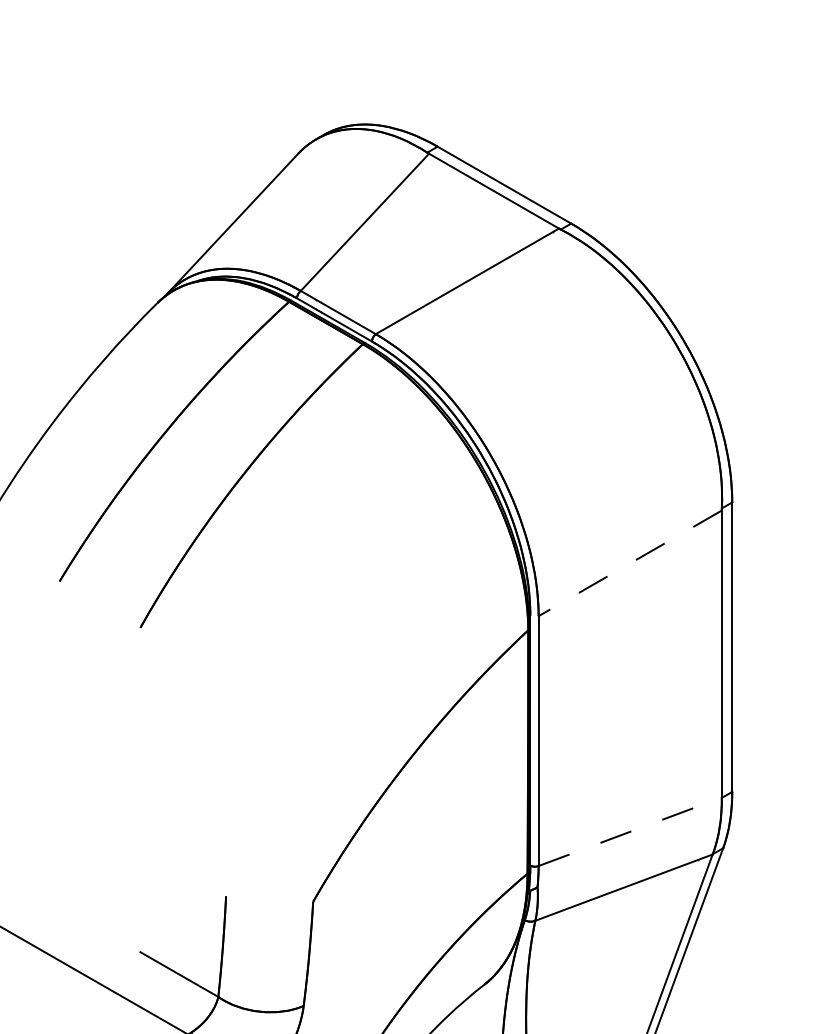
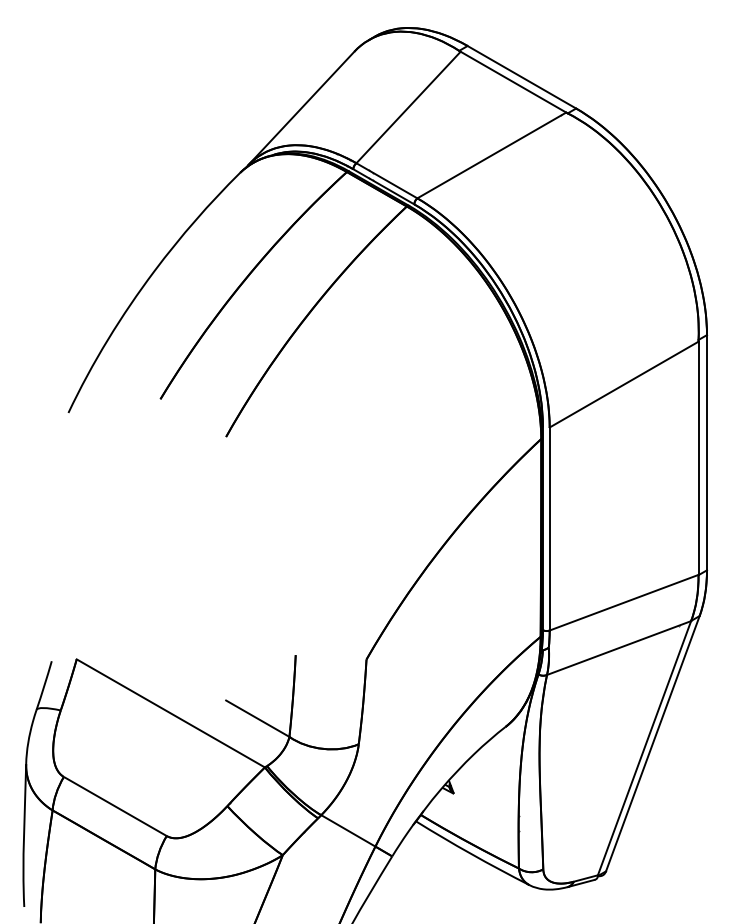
line: (630, 563) -> (624, 384), dashed -> solid
line: (630, 831) -> (624, 602), dashed -> solid

